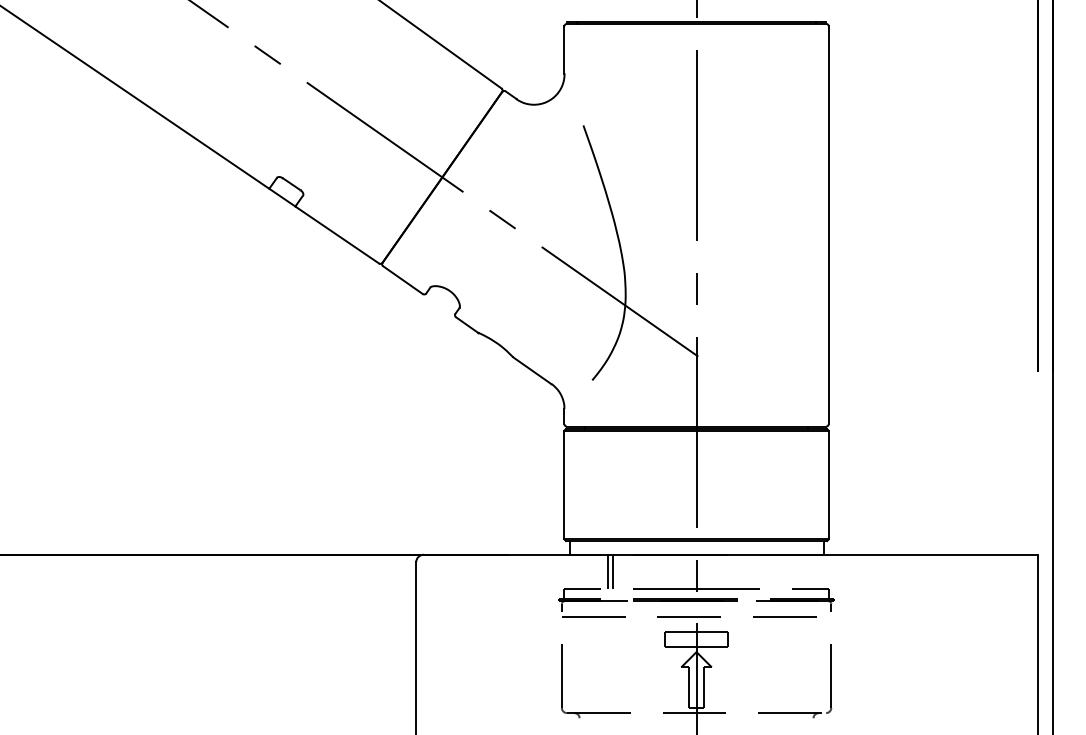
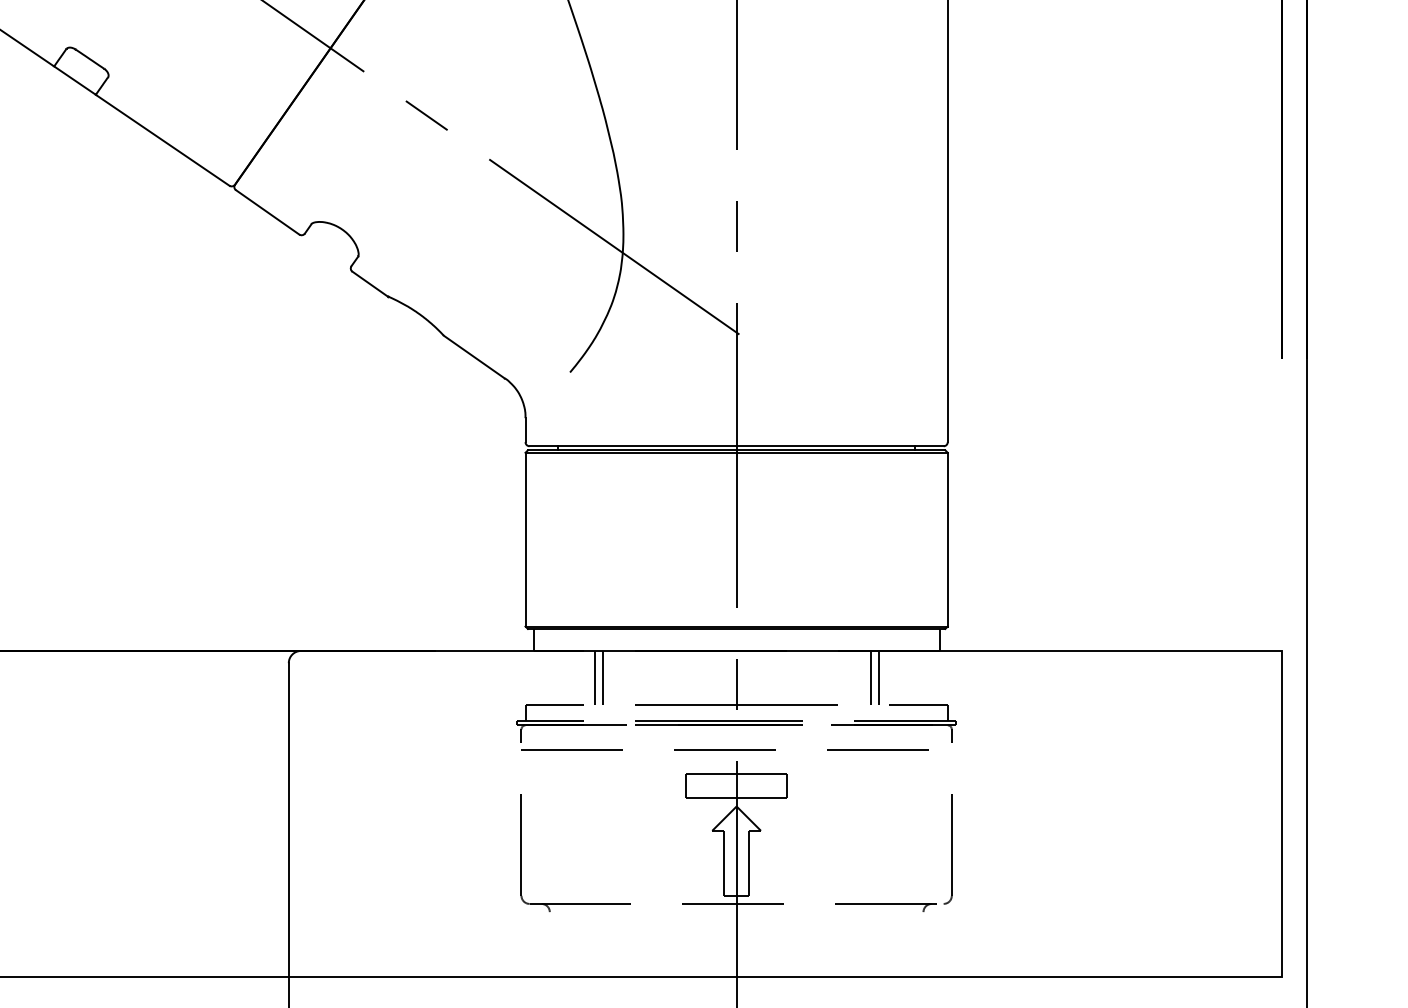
line: (780, 571) -> (870, 677), added
line: (785, 571) -> (878, 677), added

